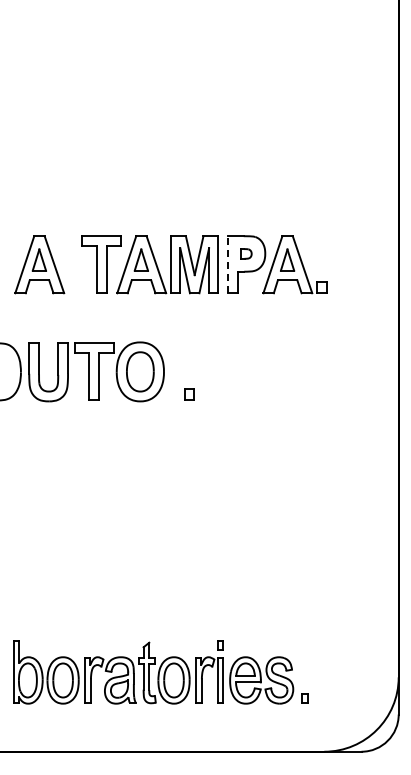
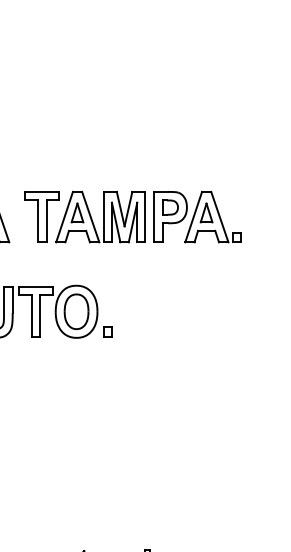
part: (246, 253) -> (170, 207), size x1.67
line: (227, 264) -> (153, 216), dashed -> solid
part: (189, 394) -> (108, 331), moved

